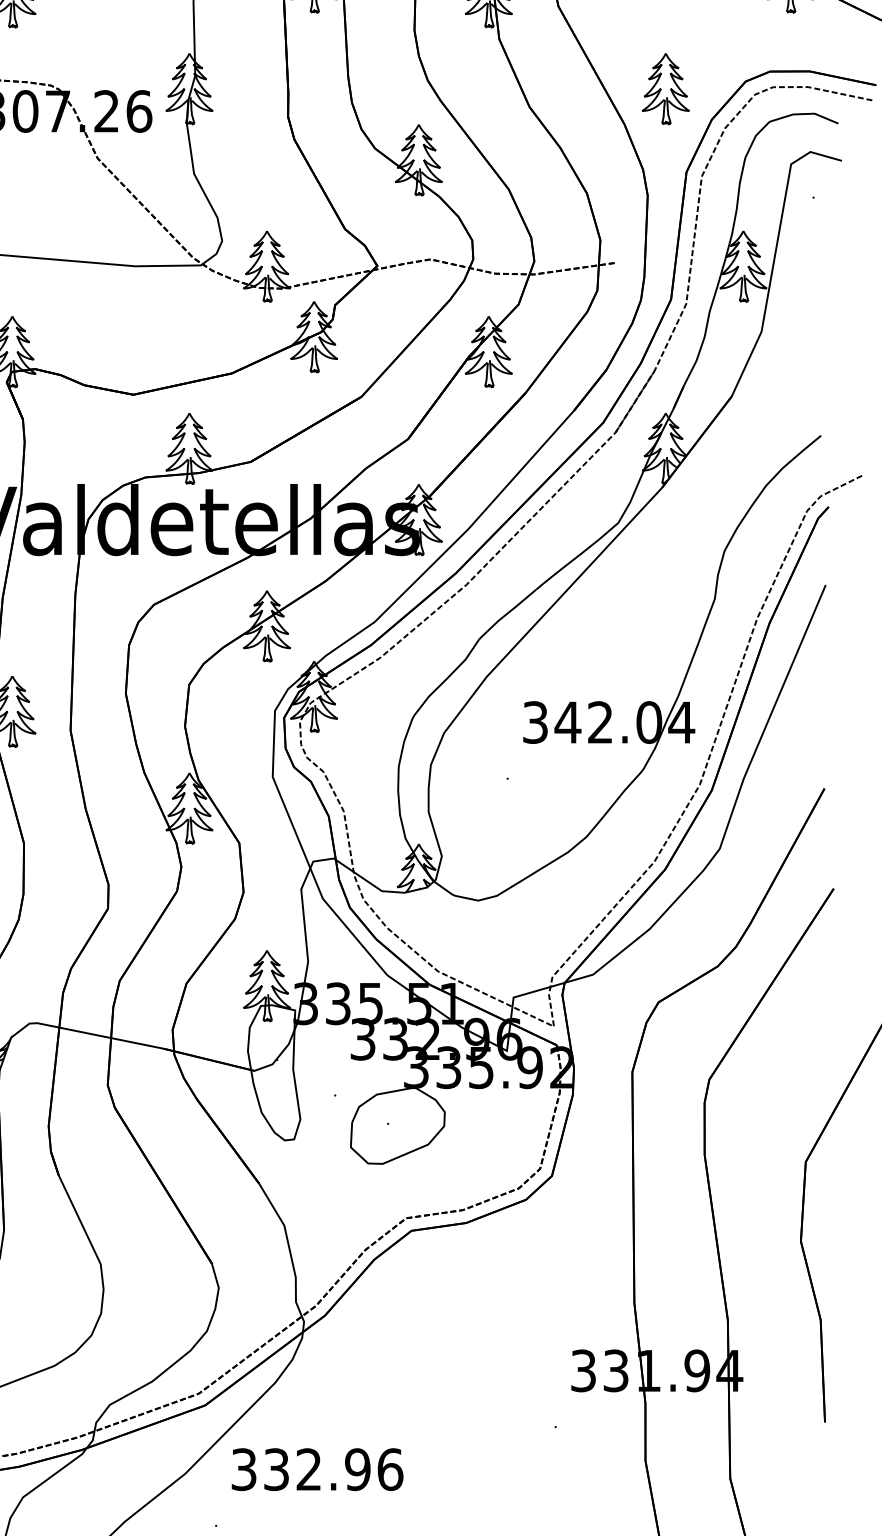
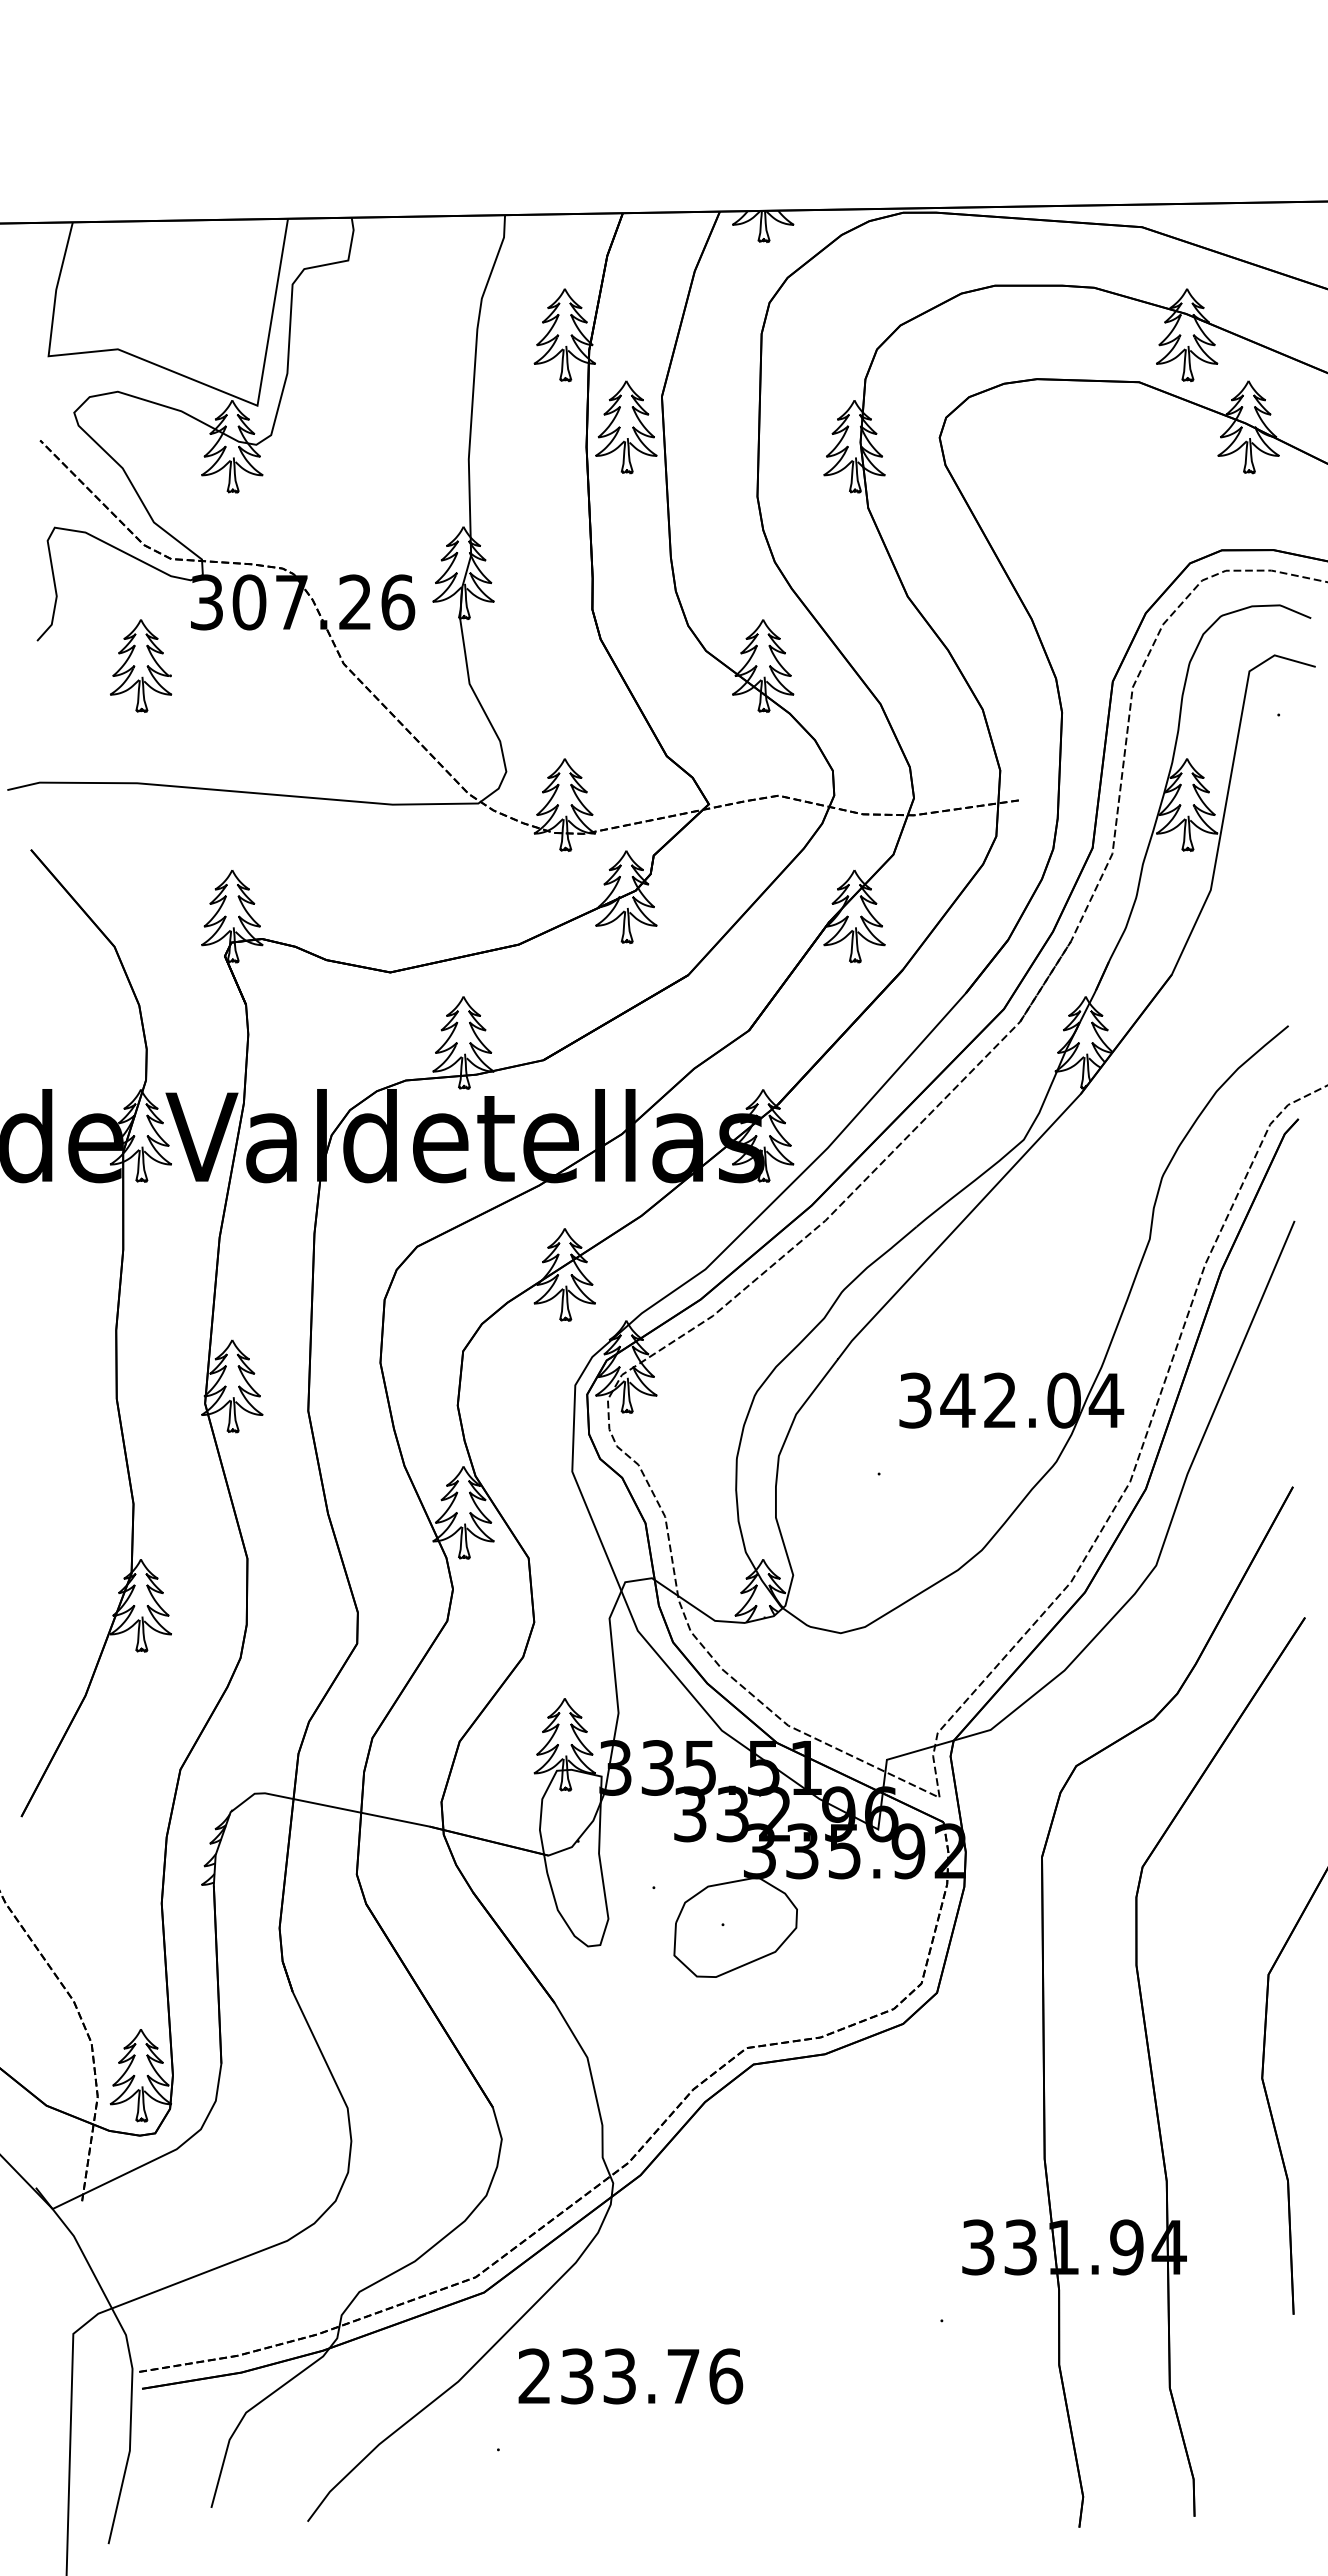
part: (665, 88) -> (1085, 572), removed
text: (301, 1469) -> (609, 2376), 332.96 -> 233.76

